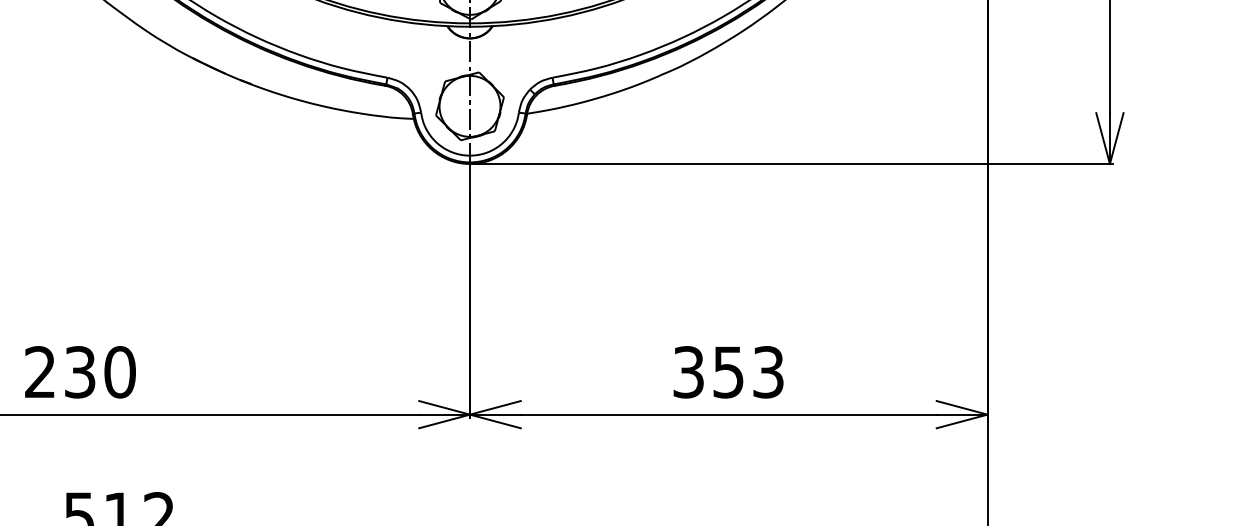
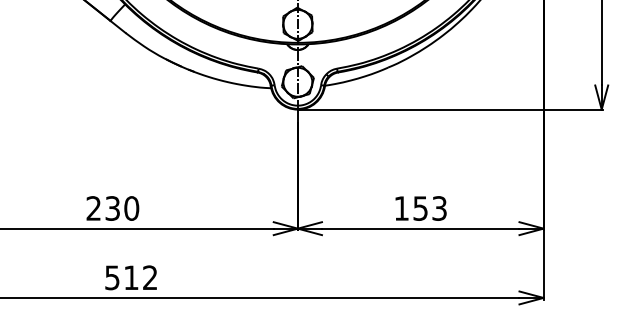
text: (688, 372) -> (401, 208), 353 -> 153

